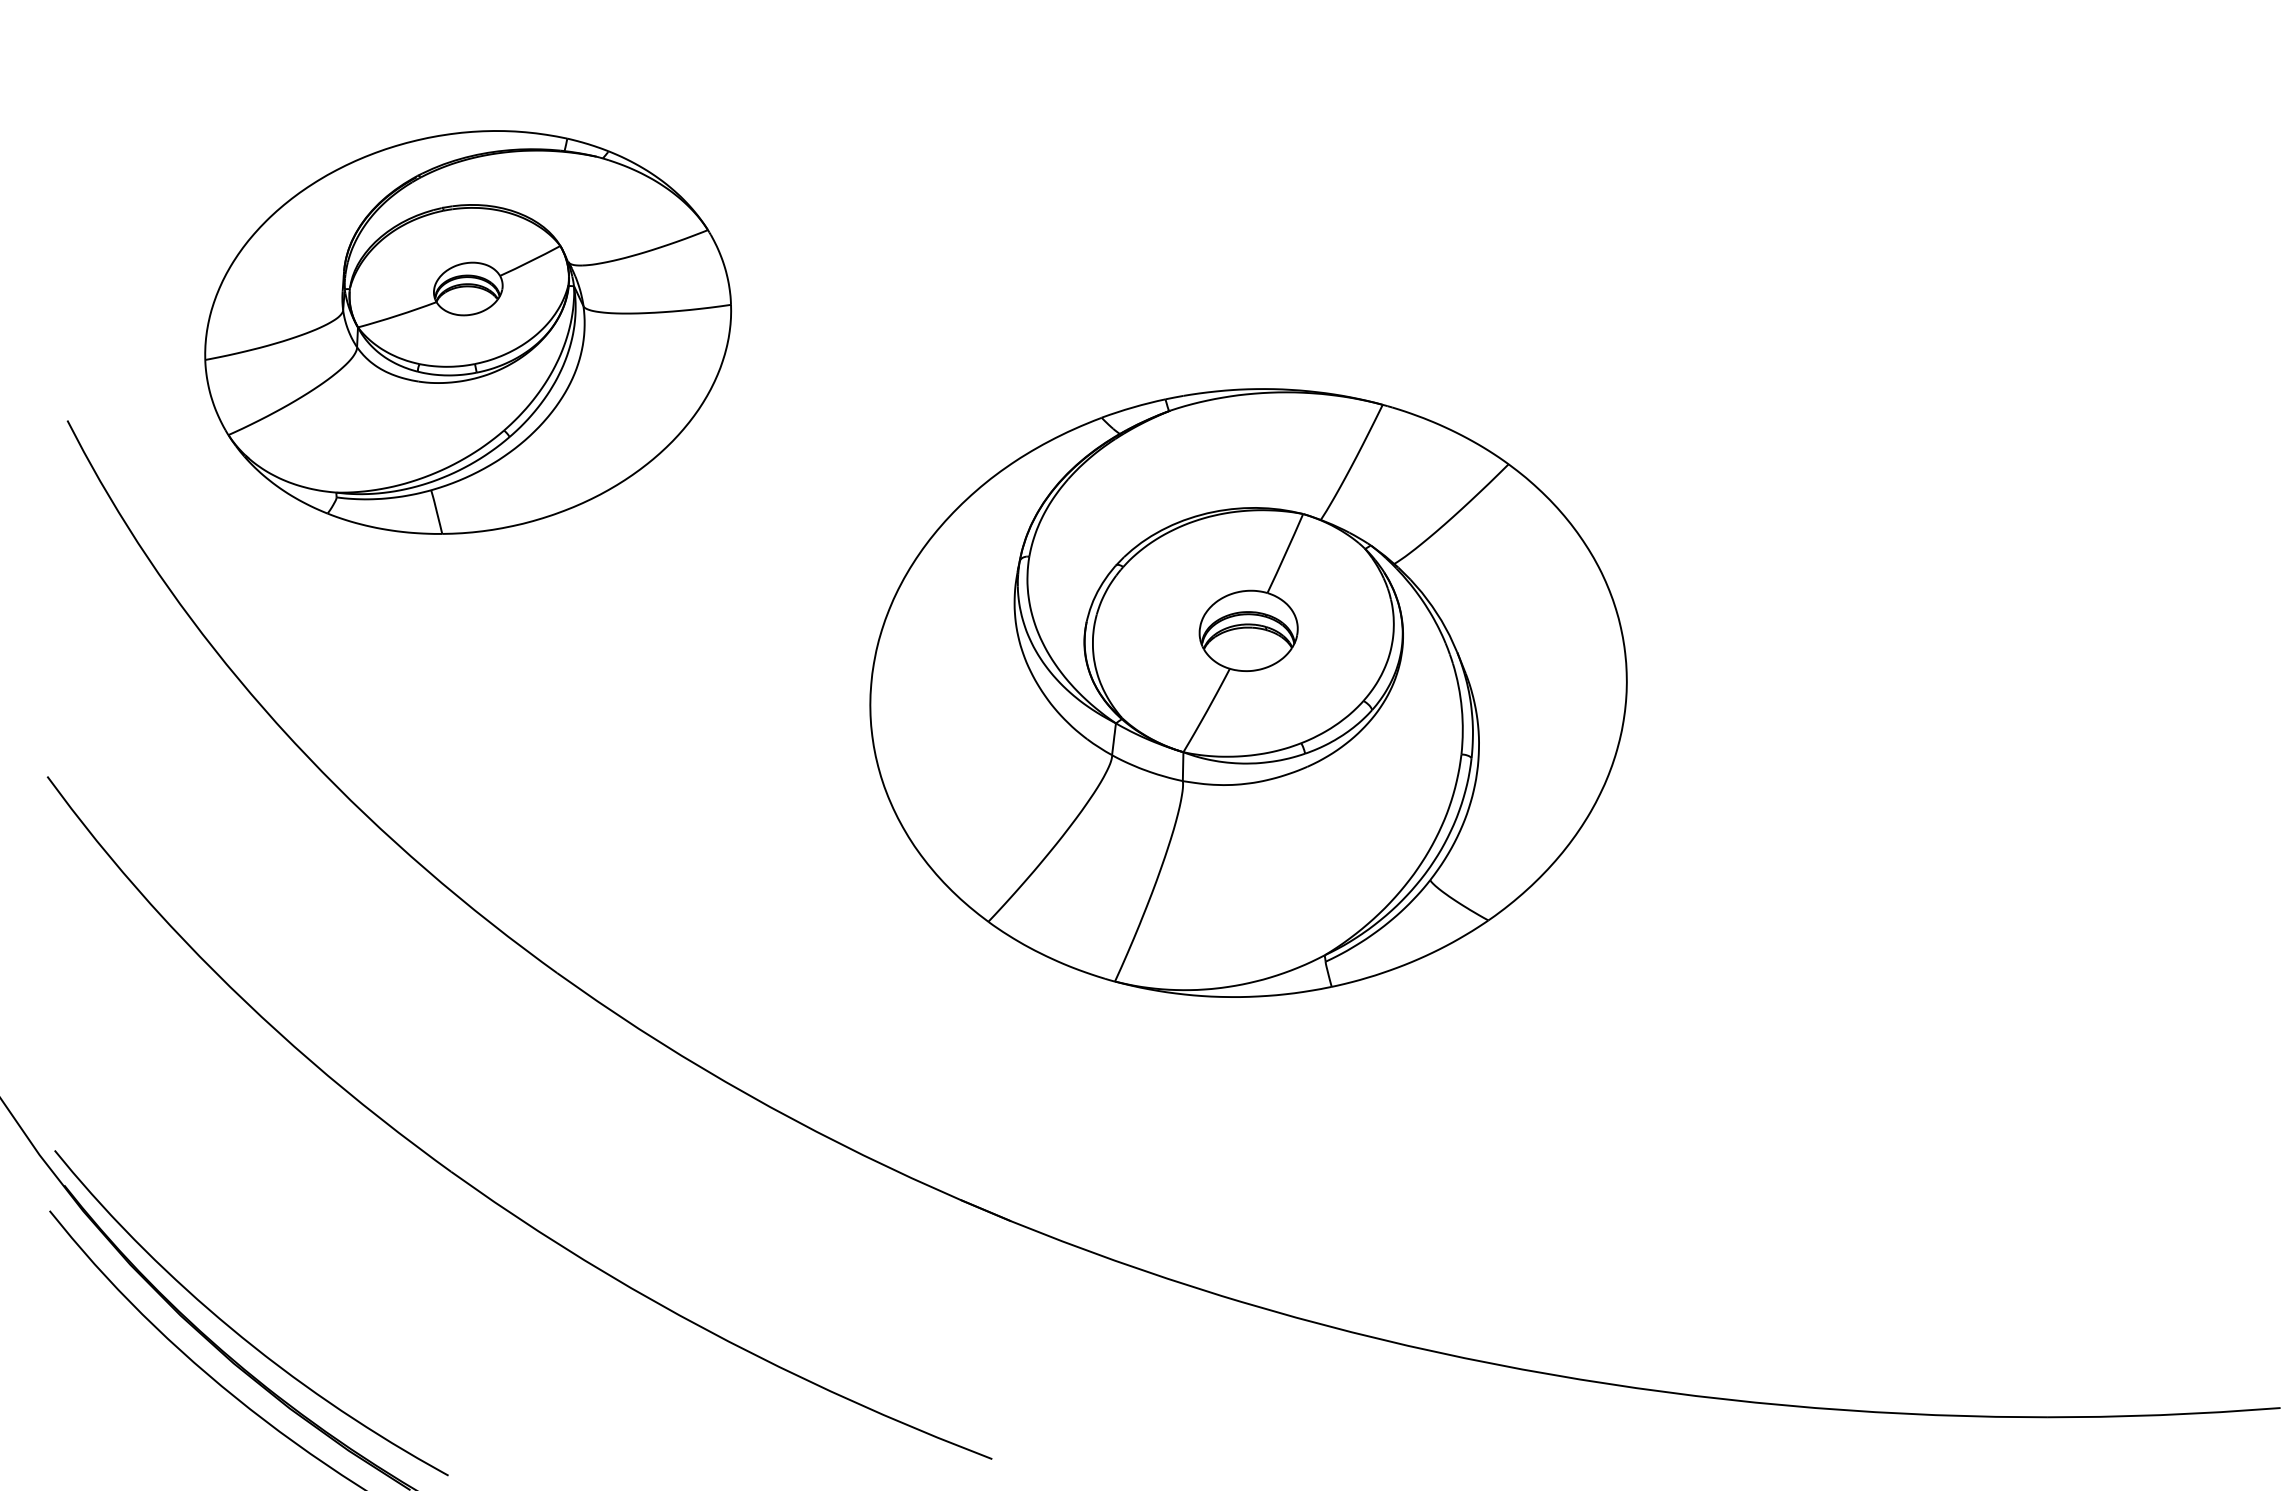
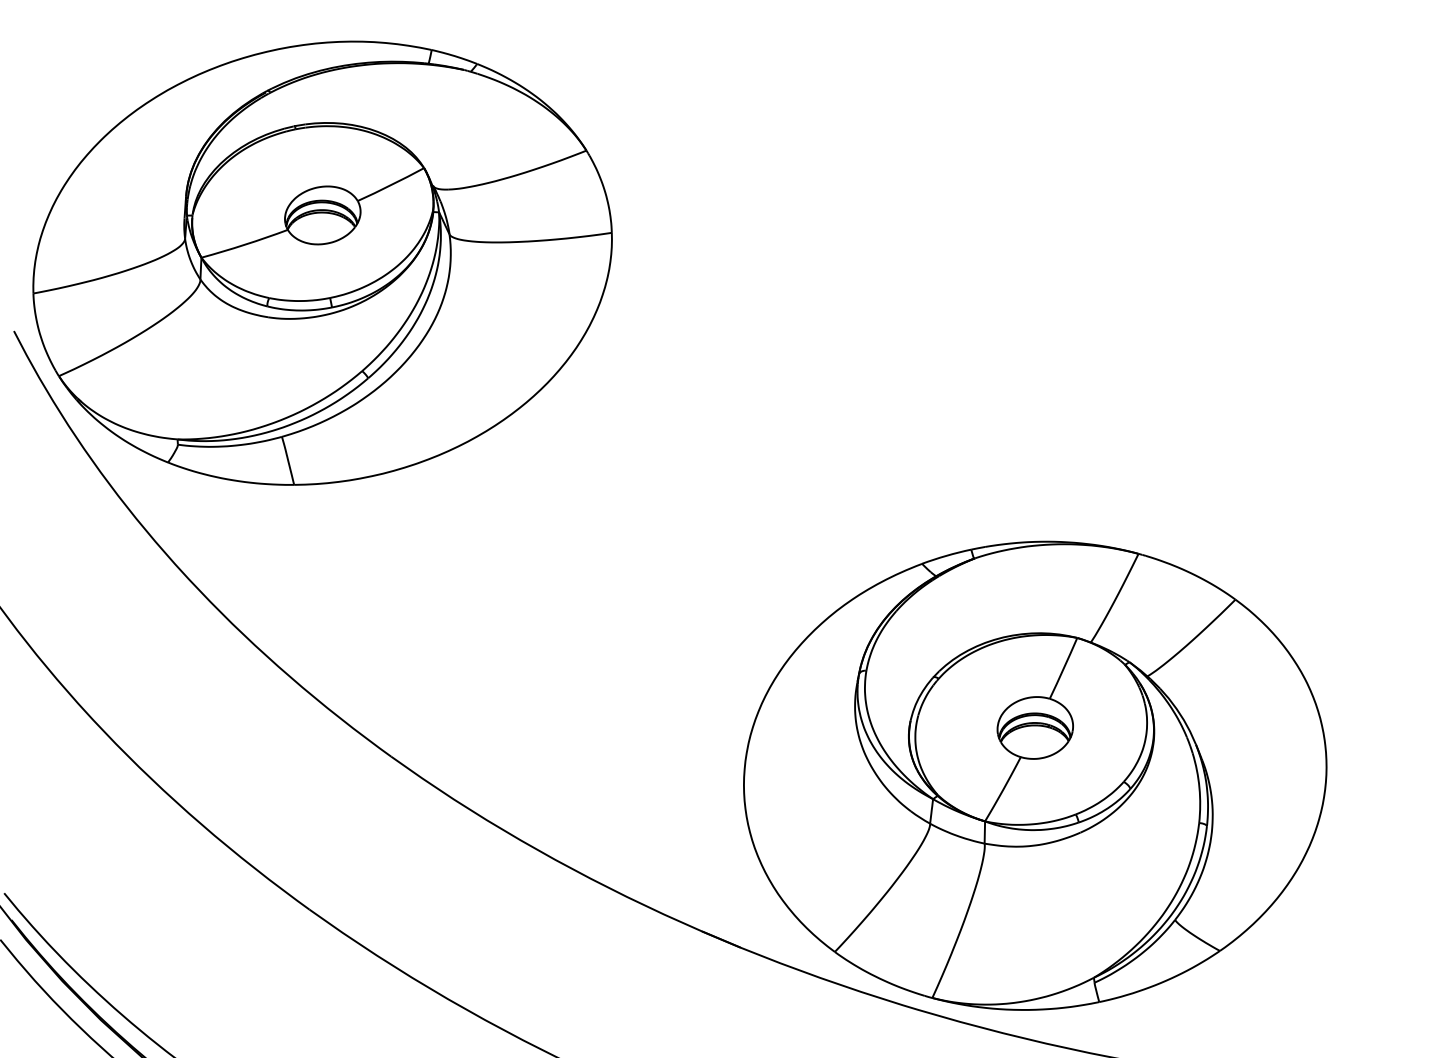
part: (467, 332) -> (322, 263), size x1.43
part: (1248, 692) -> (1035, 775), moved

